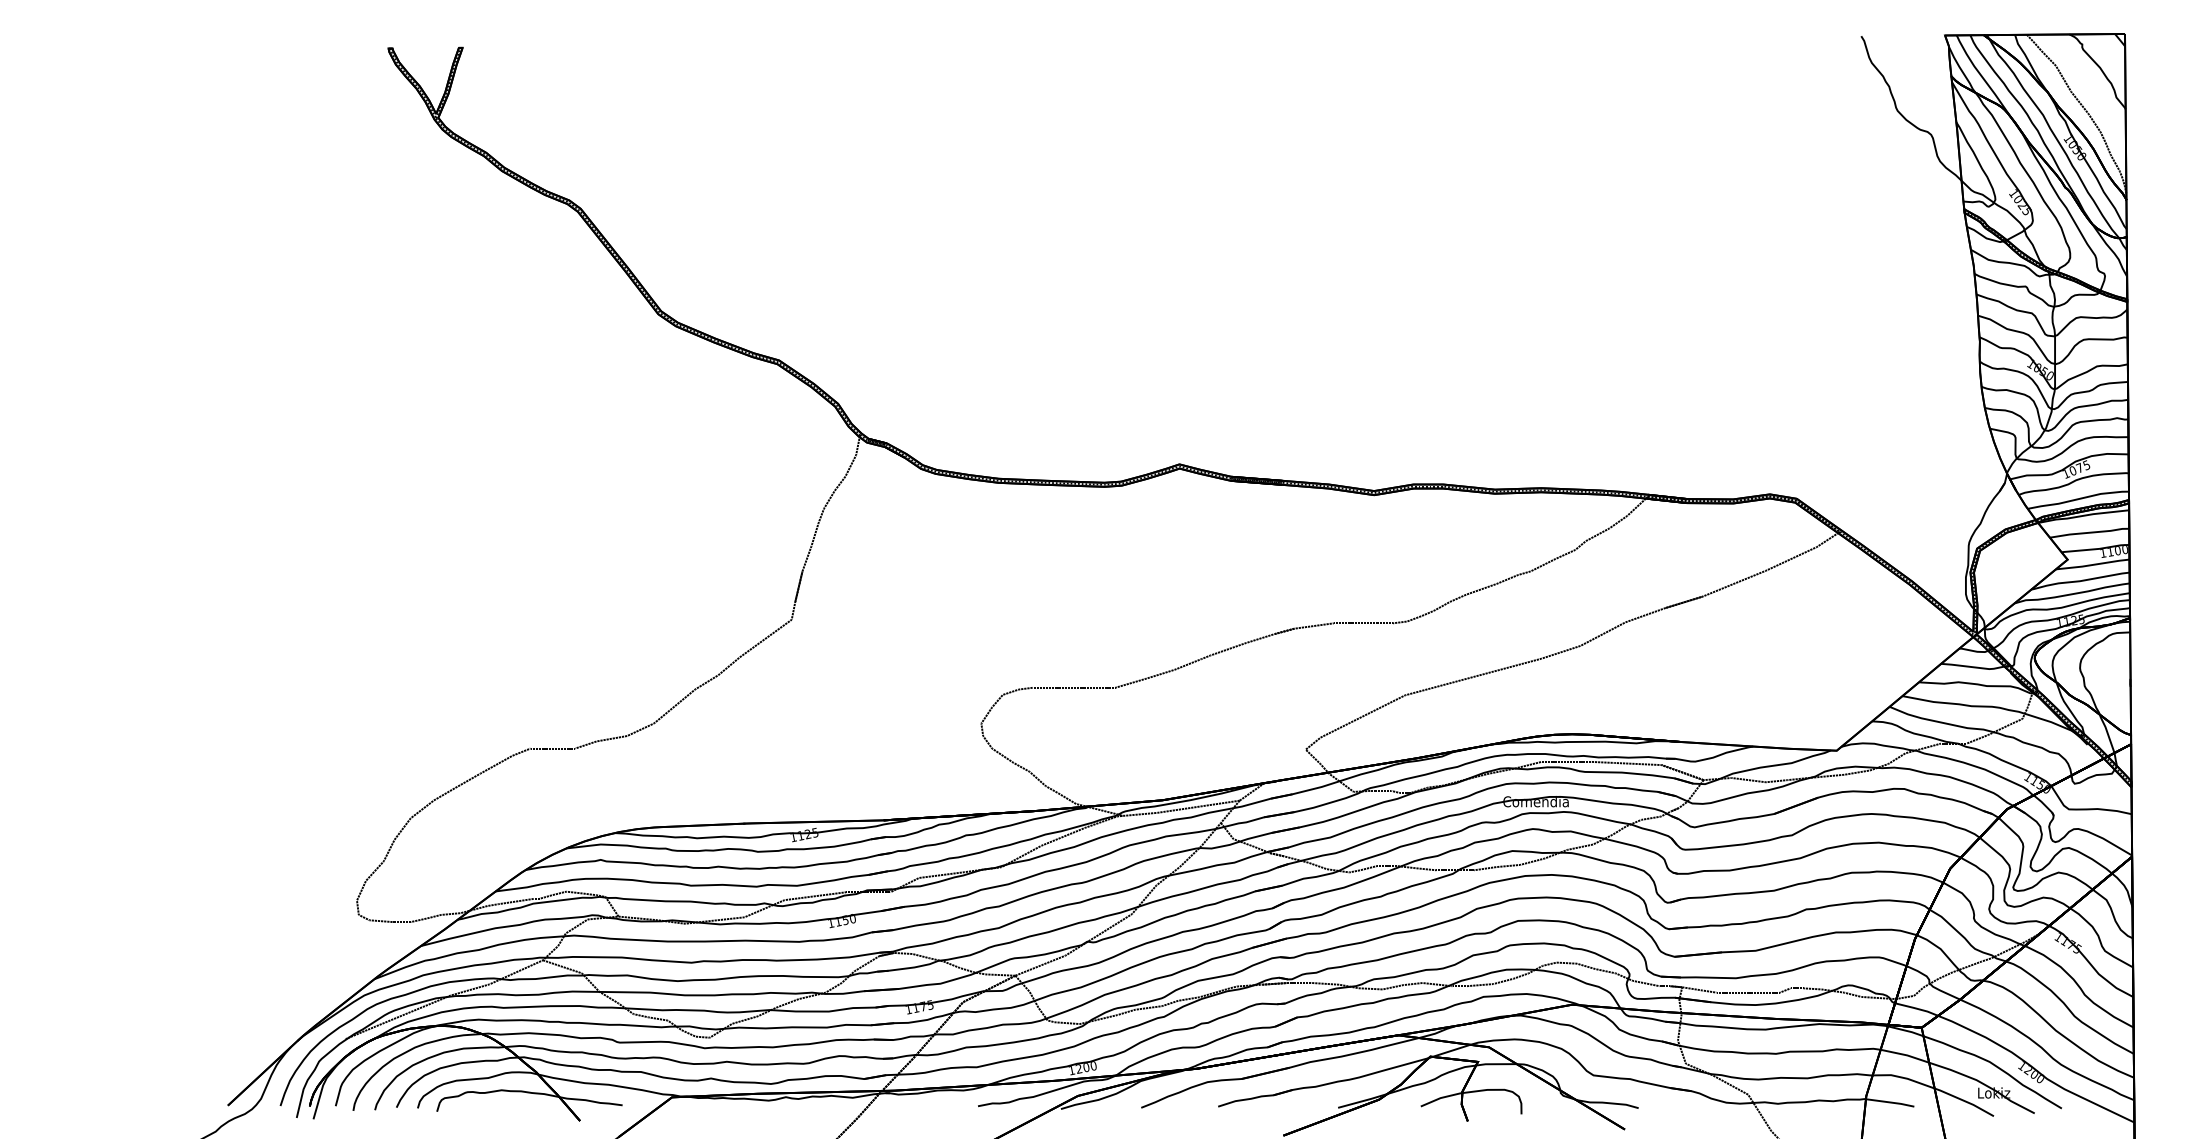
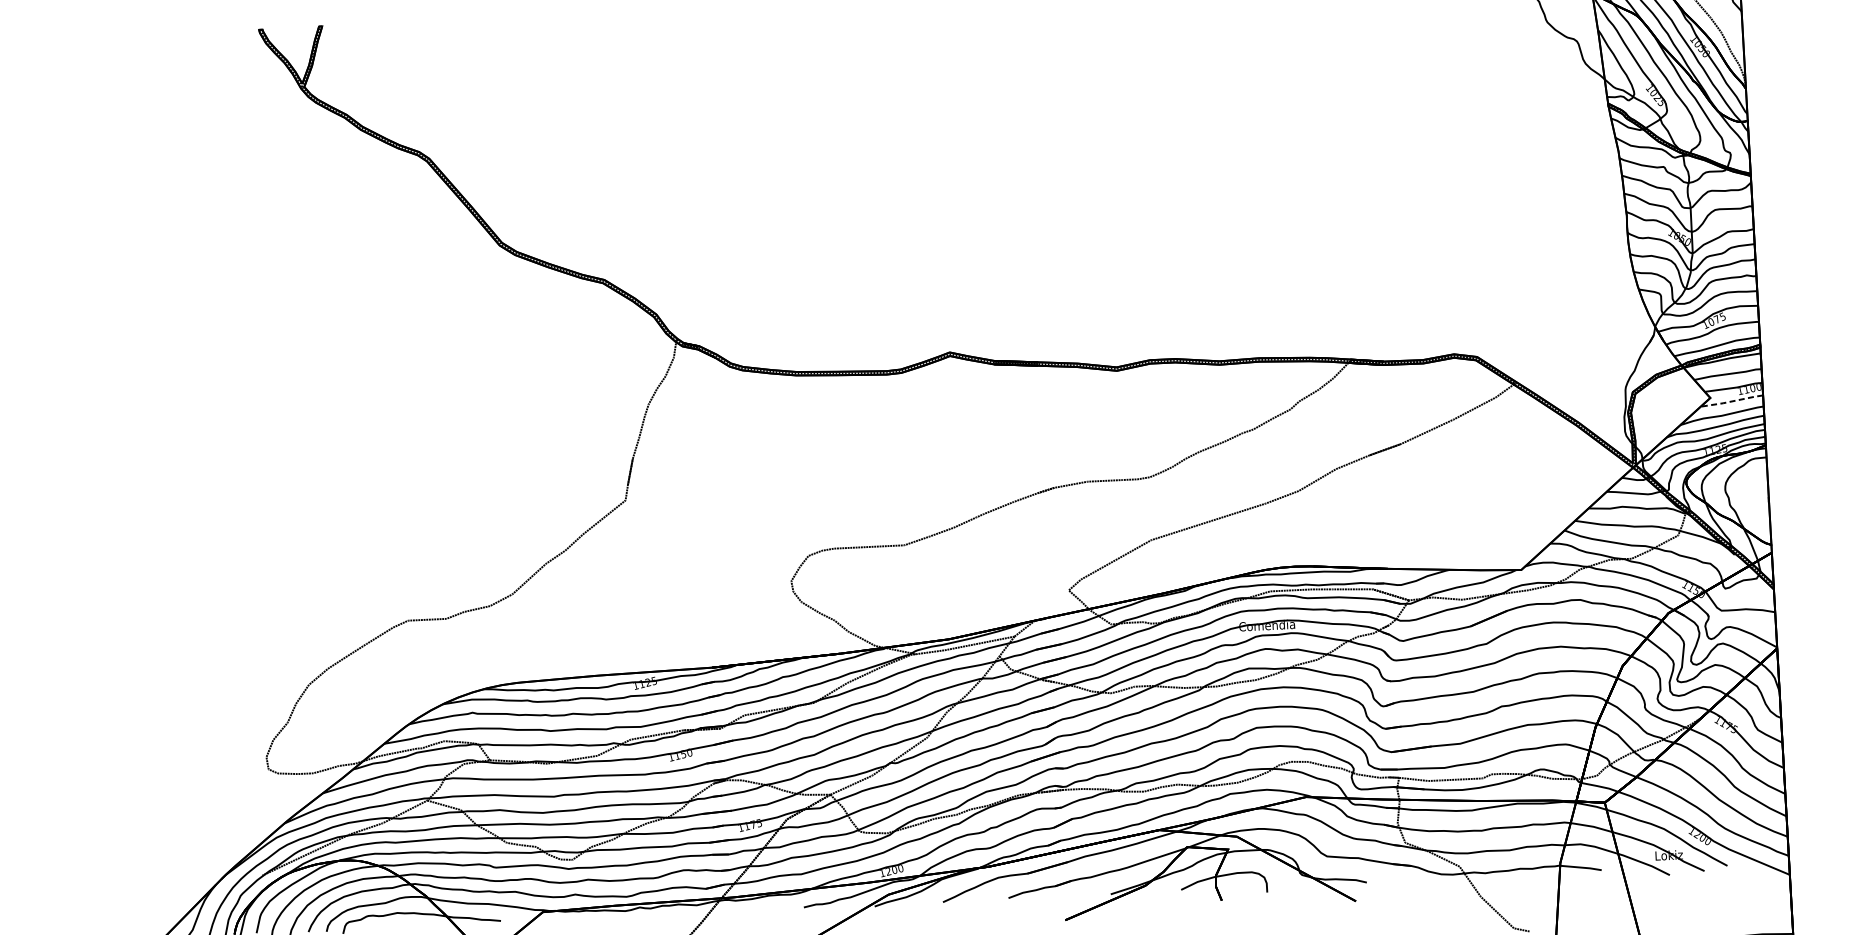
line: (2093, 564) -> (1732, 401), solid -> dashed

